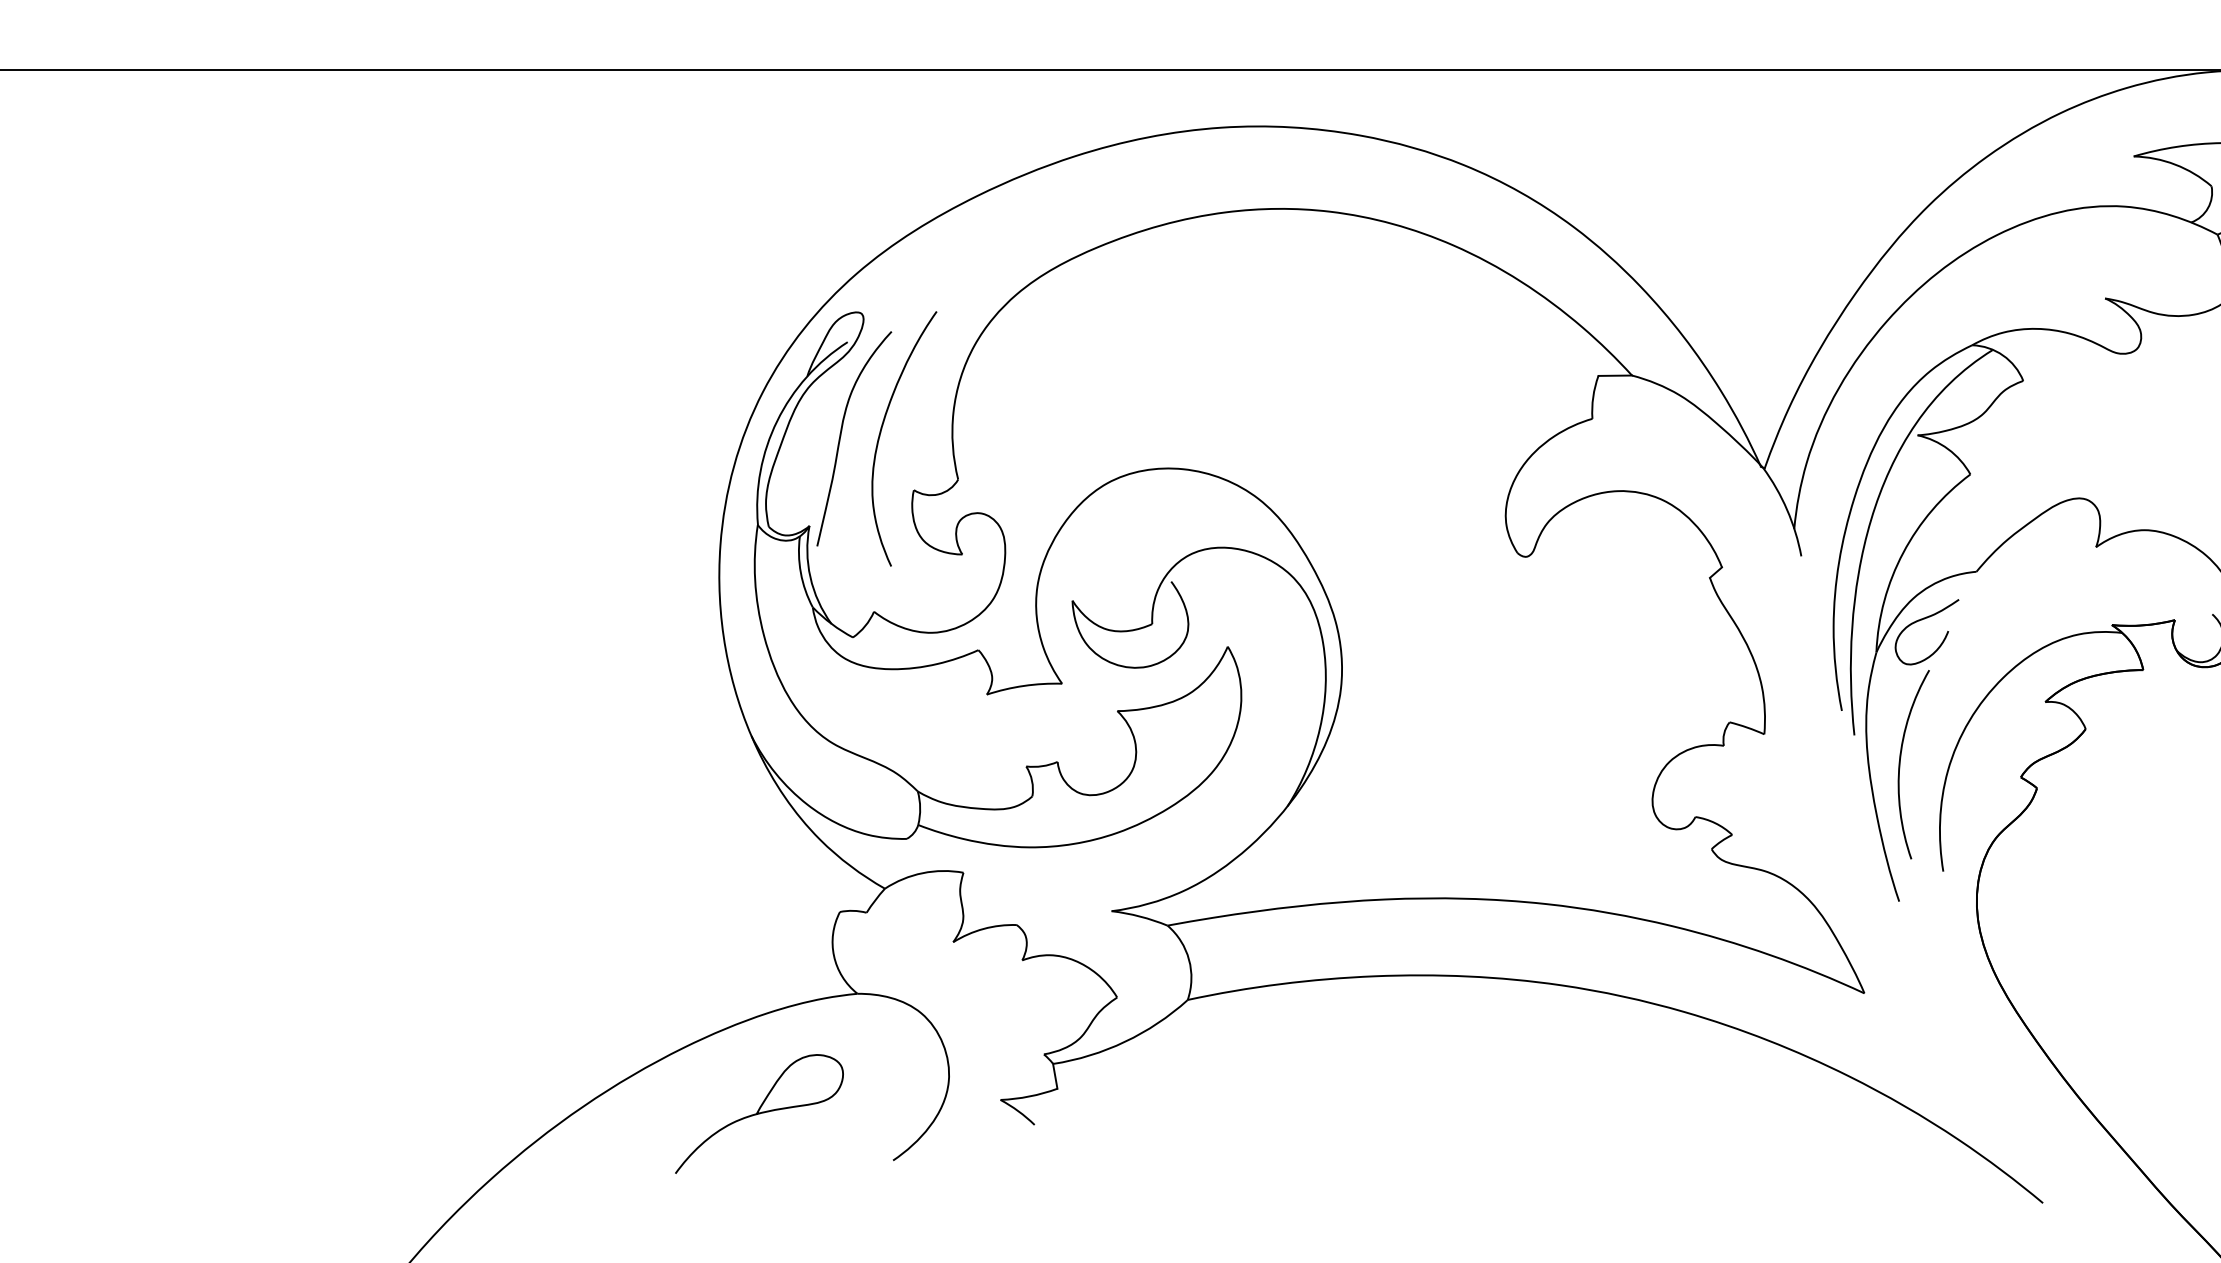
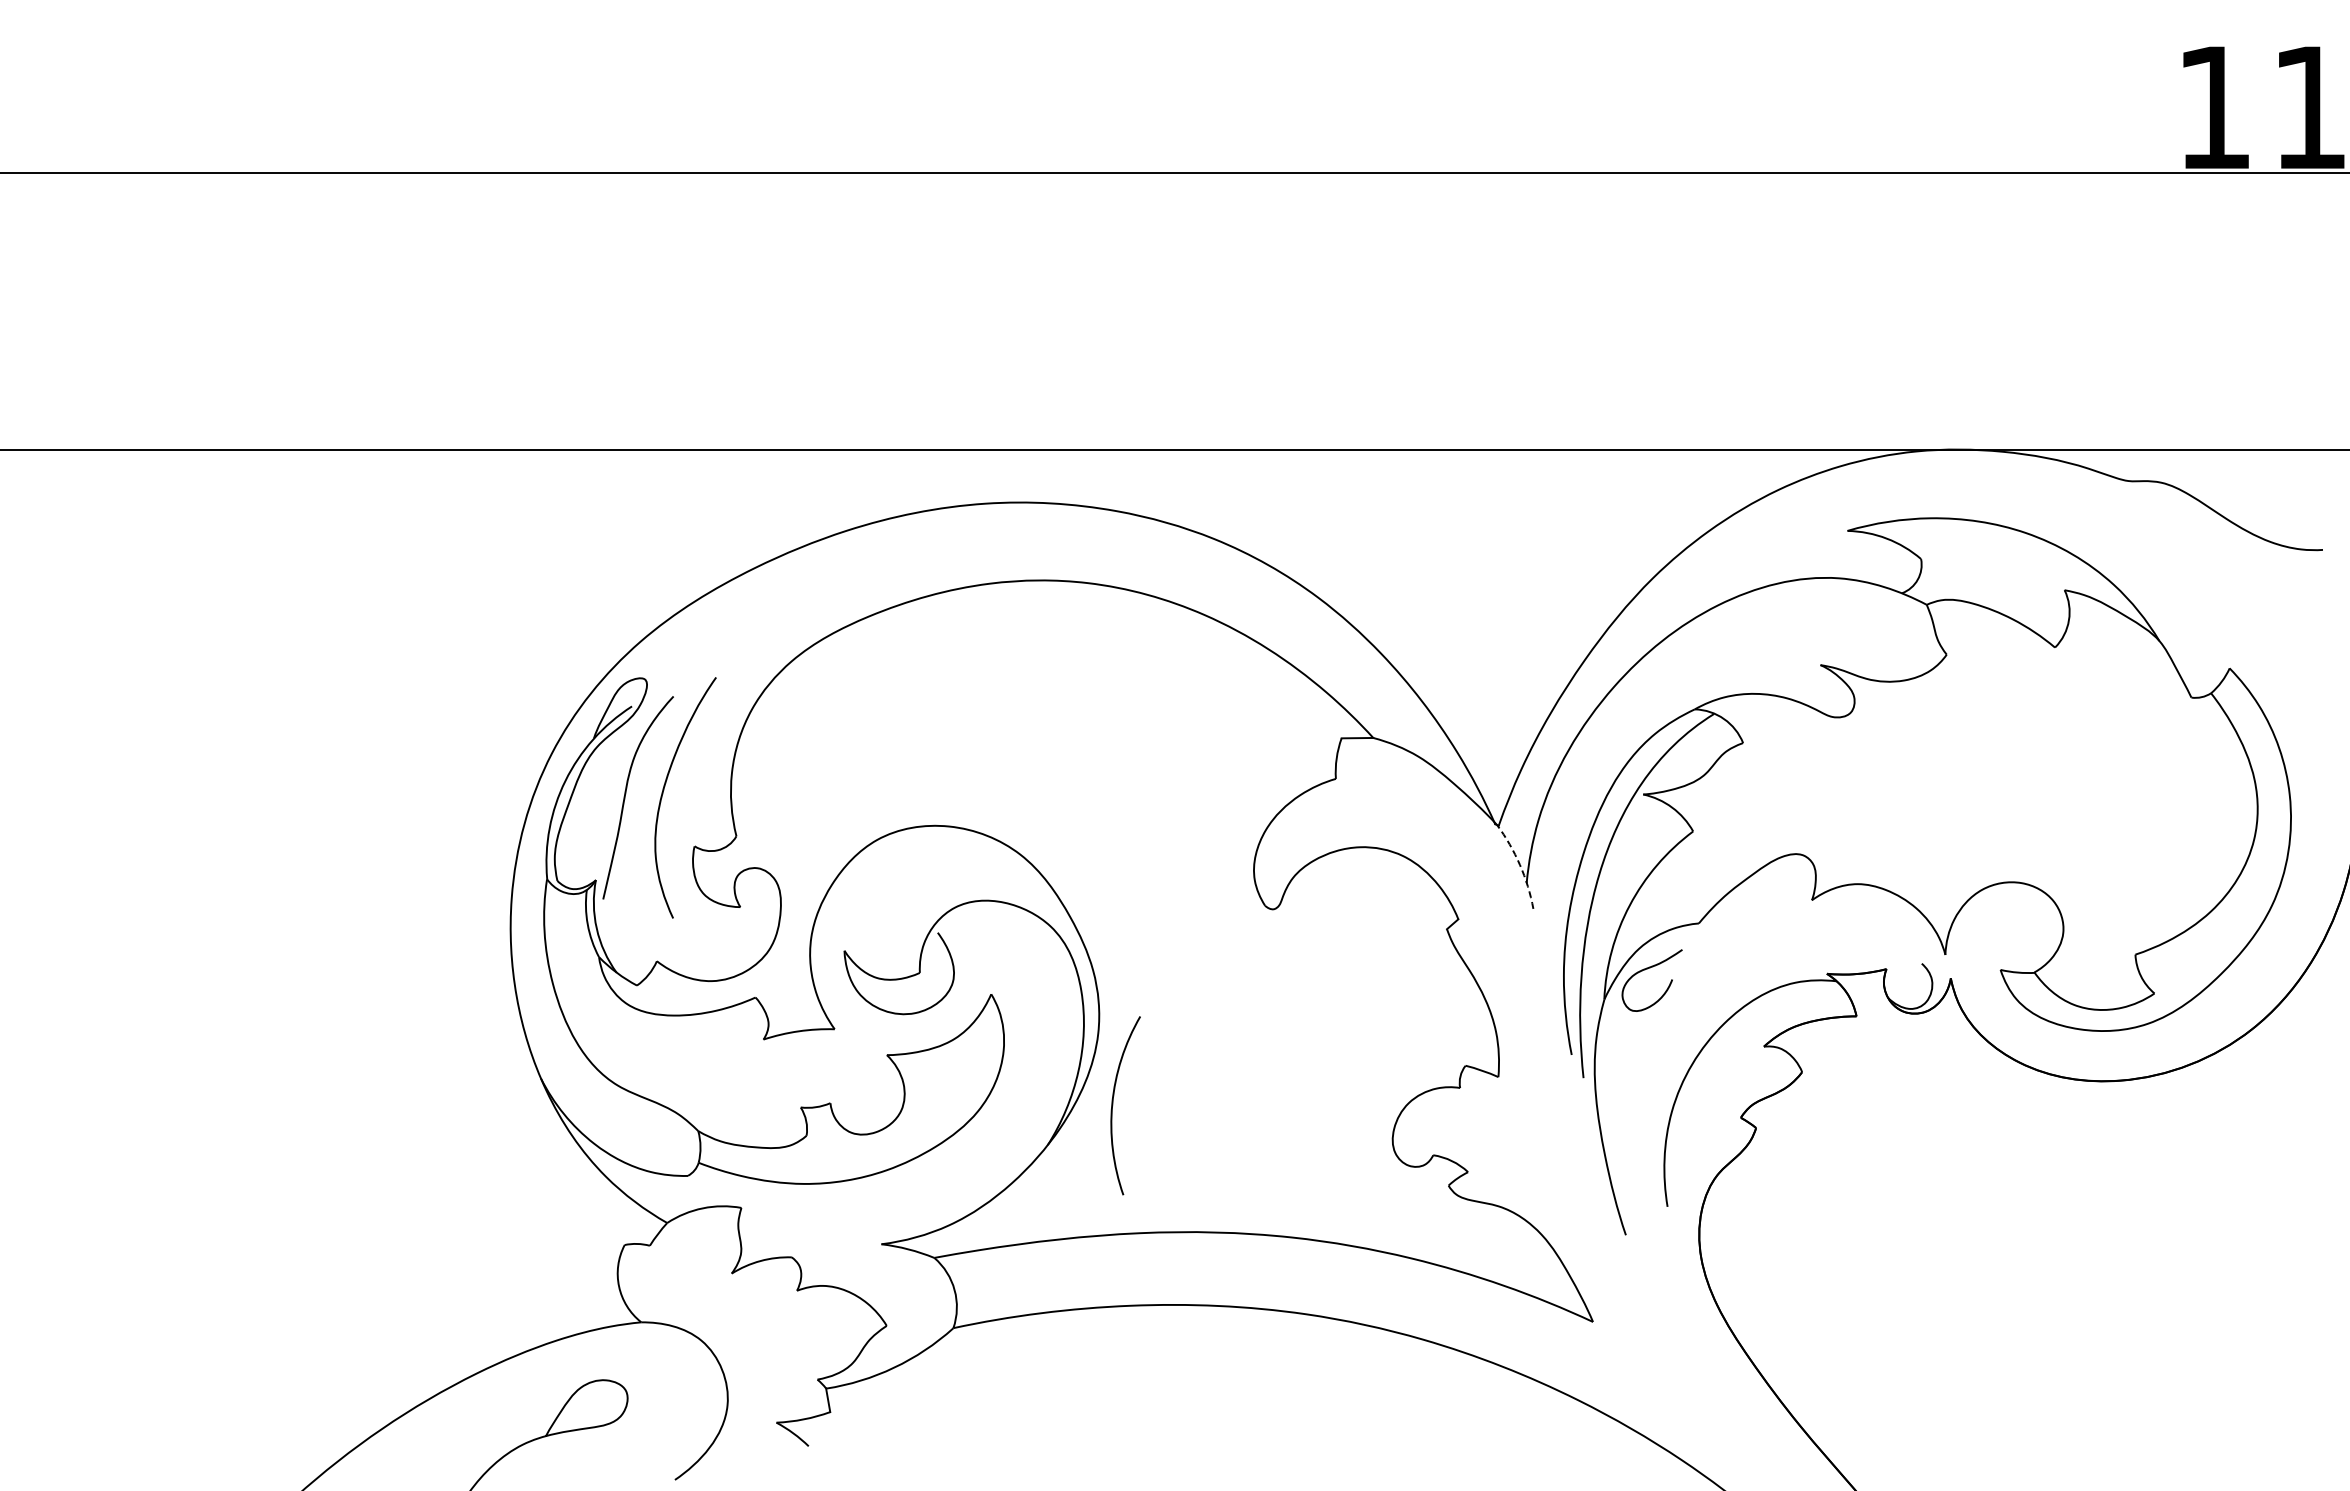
arc: (1786, 509) -> (1519, 864), solid -> dashed
arc: (1900, 764) -> (1113, 1105), moved

